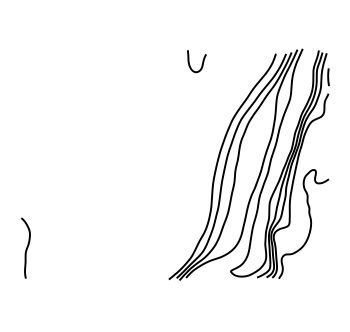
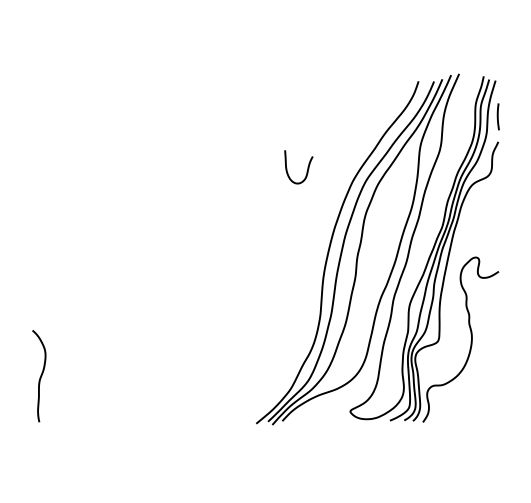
curve: (201, 64) -> (305, 171), moved

